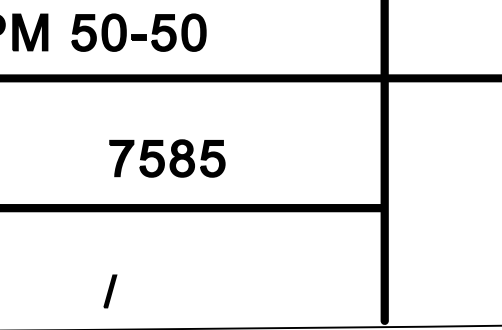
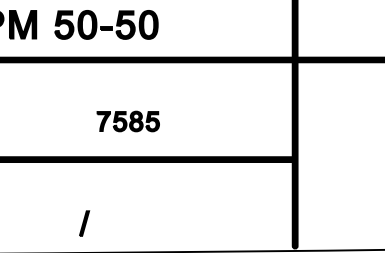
part: (167, 158) -> (128, 121), size x0.7

